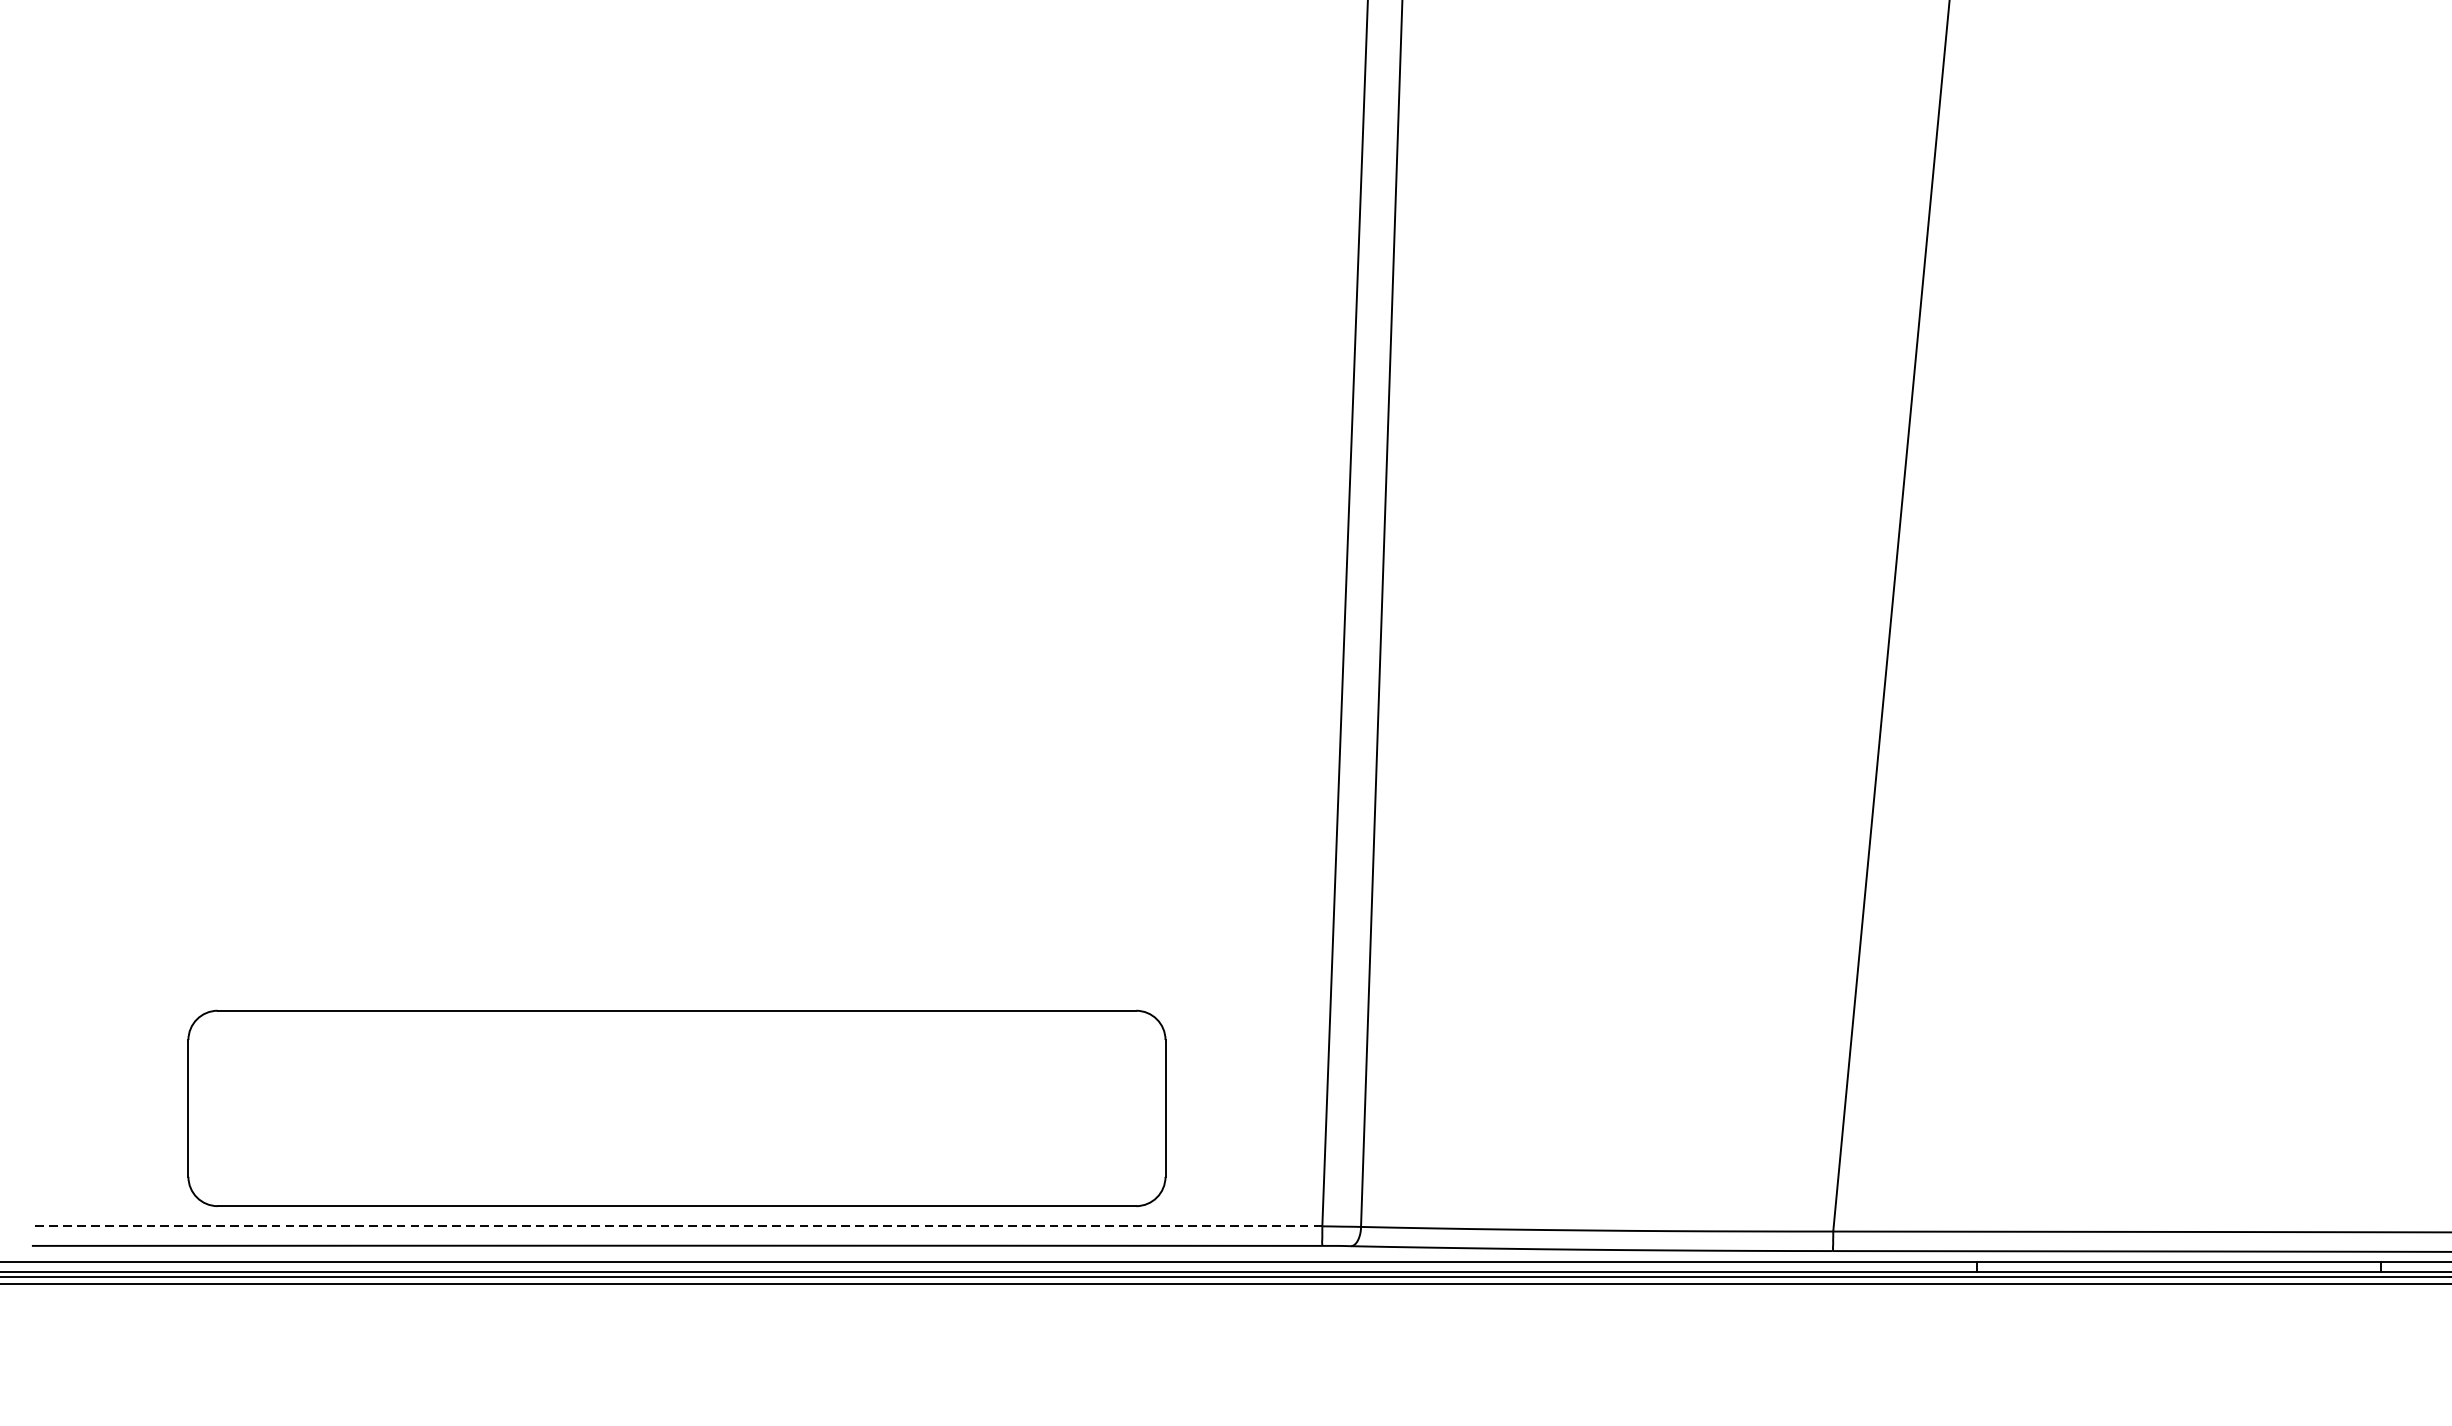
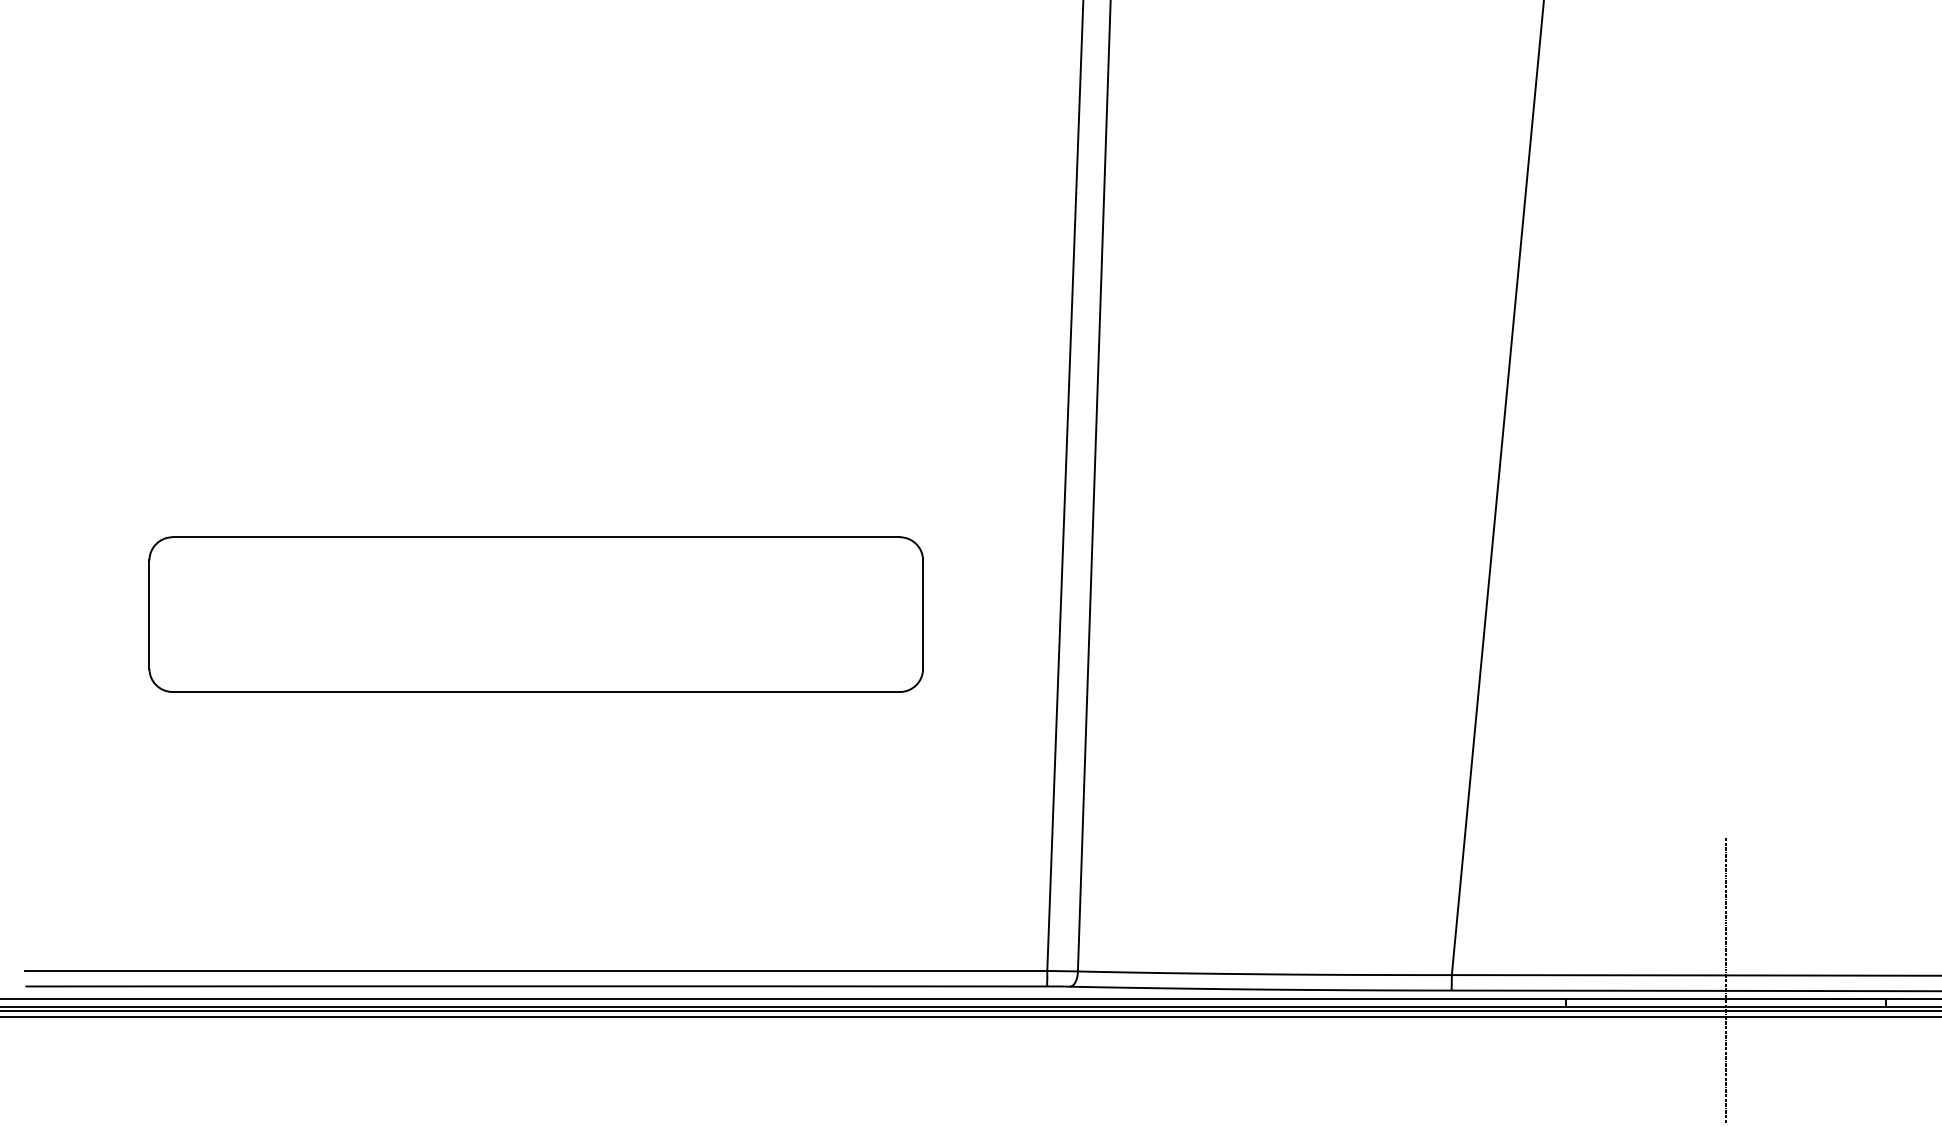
part: (676, 1108) -> (535, 614), moved
line: (676, 1225) -> (535, 970), dashed -> solid
line: (2178, 1237) -> (1725, 979), added

